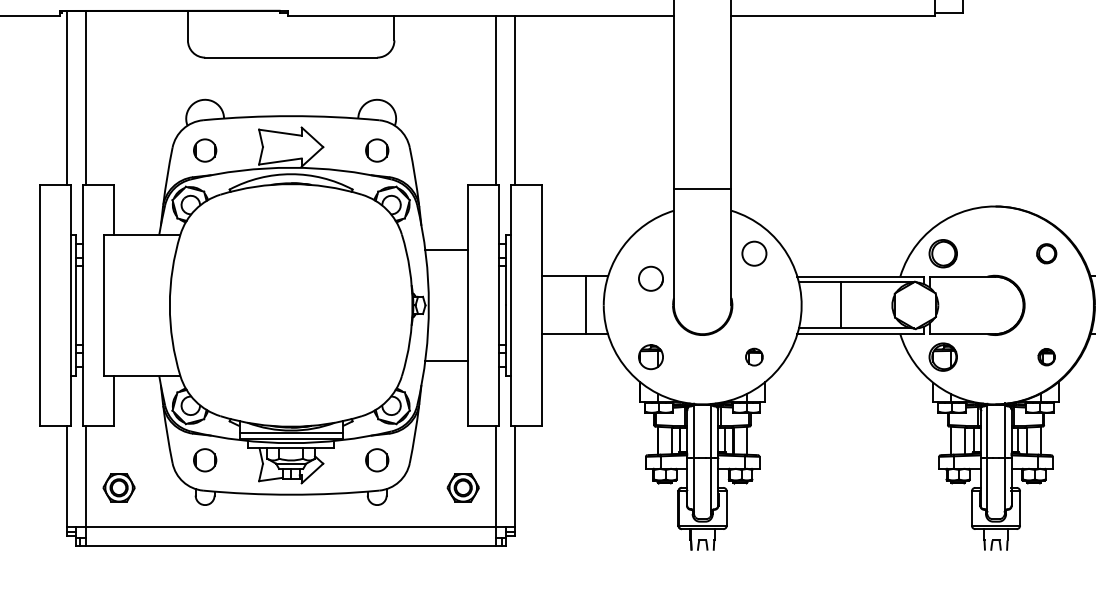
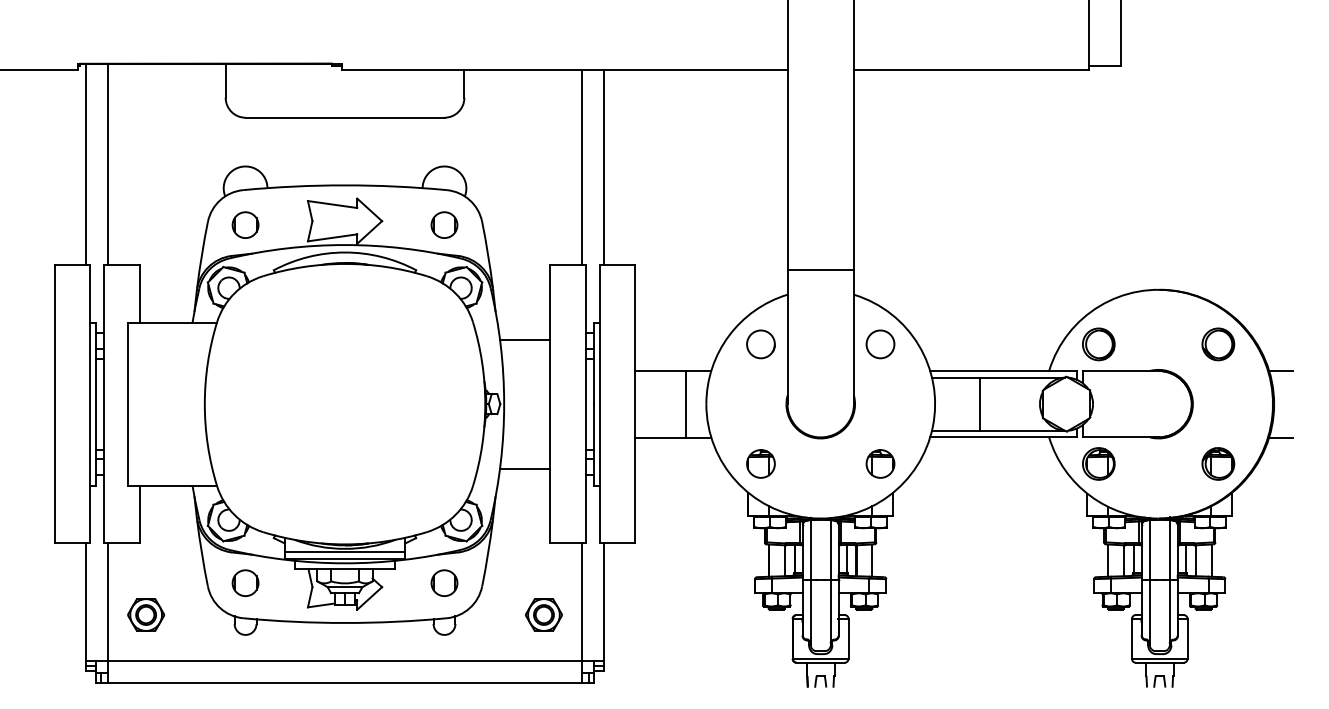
part: (1046, 253) -> (1218, 344), size x1.43
part: (650, 278) -> (760, 344), moved
part: (754, 356) -> (880, 463), size x1.43
part: (1046, 356) -> (1218, 463), size x1.67

